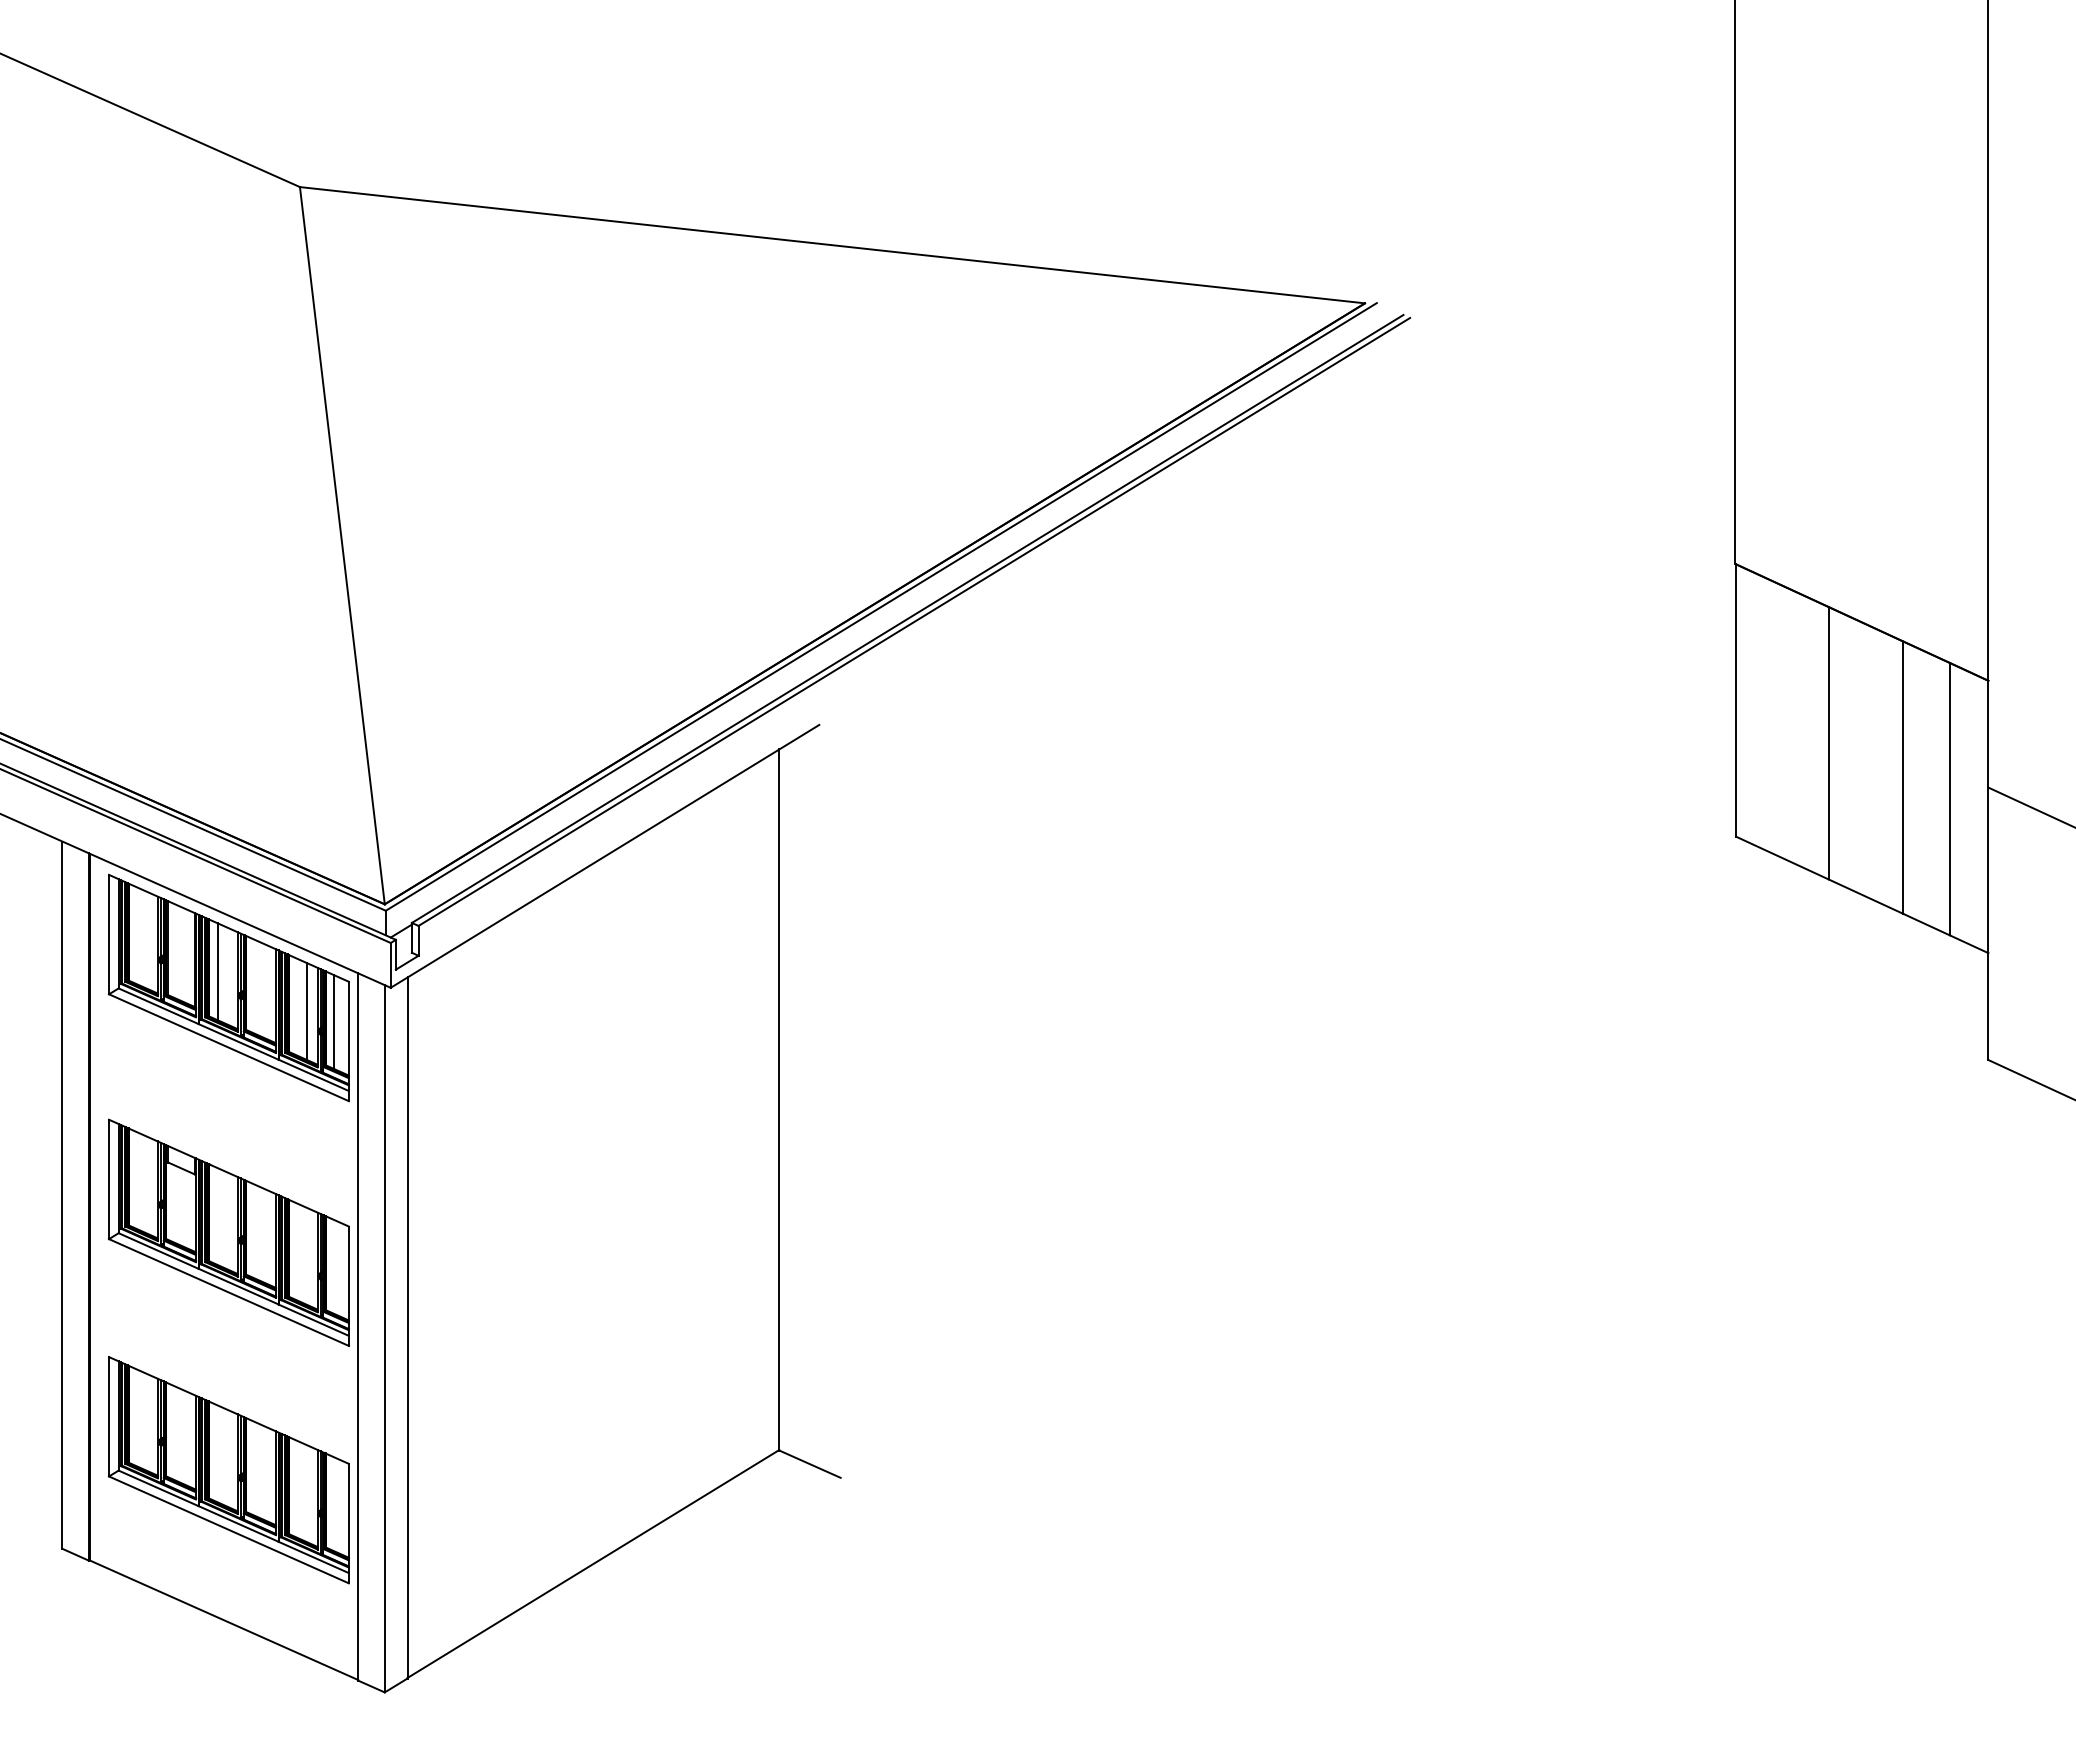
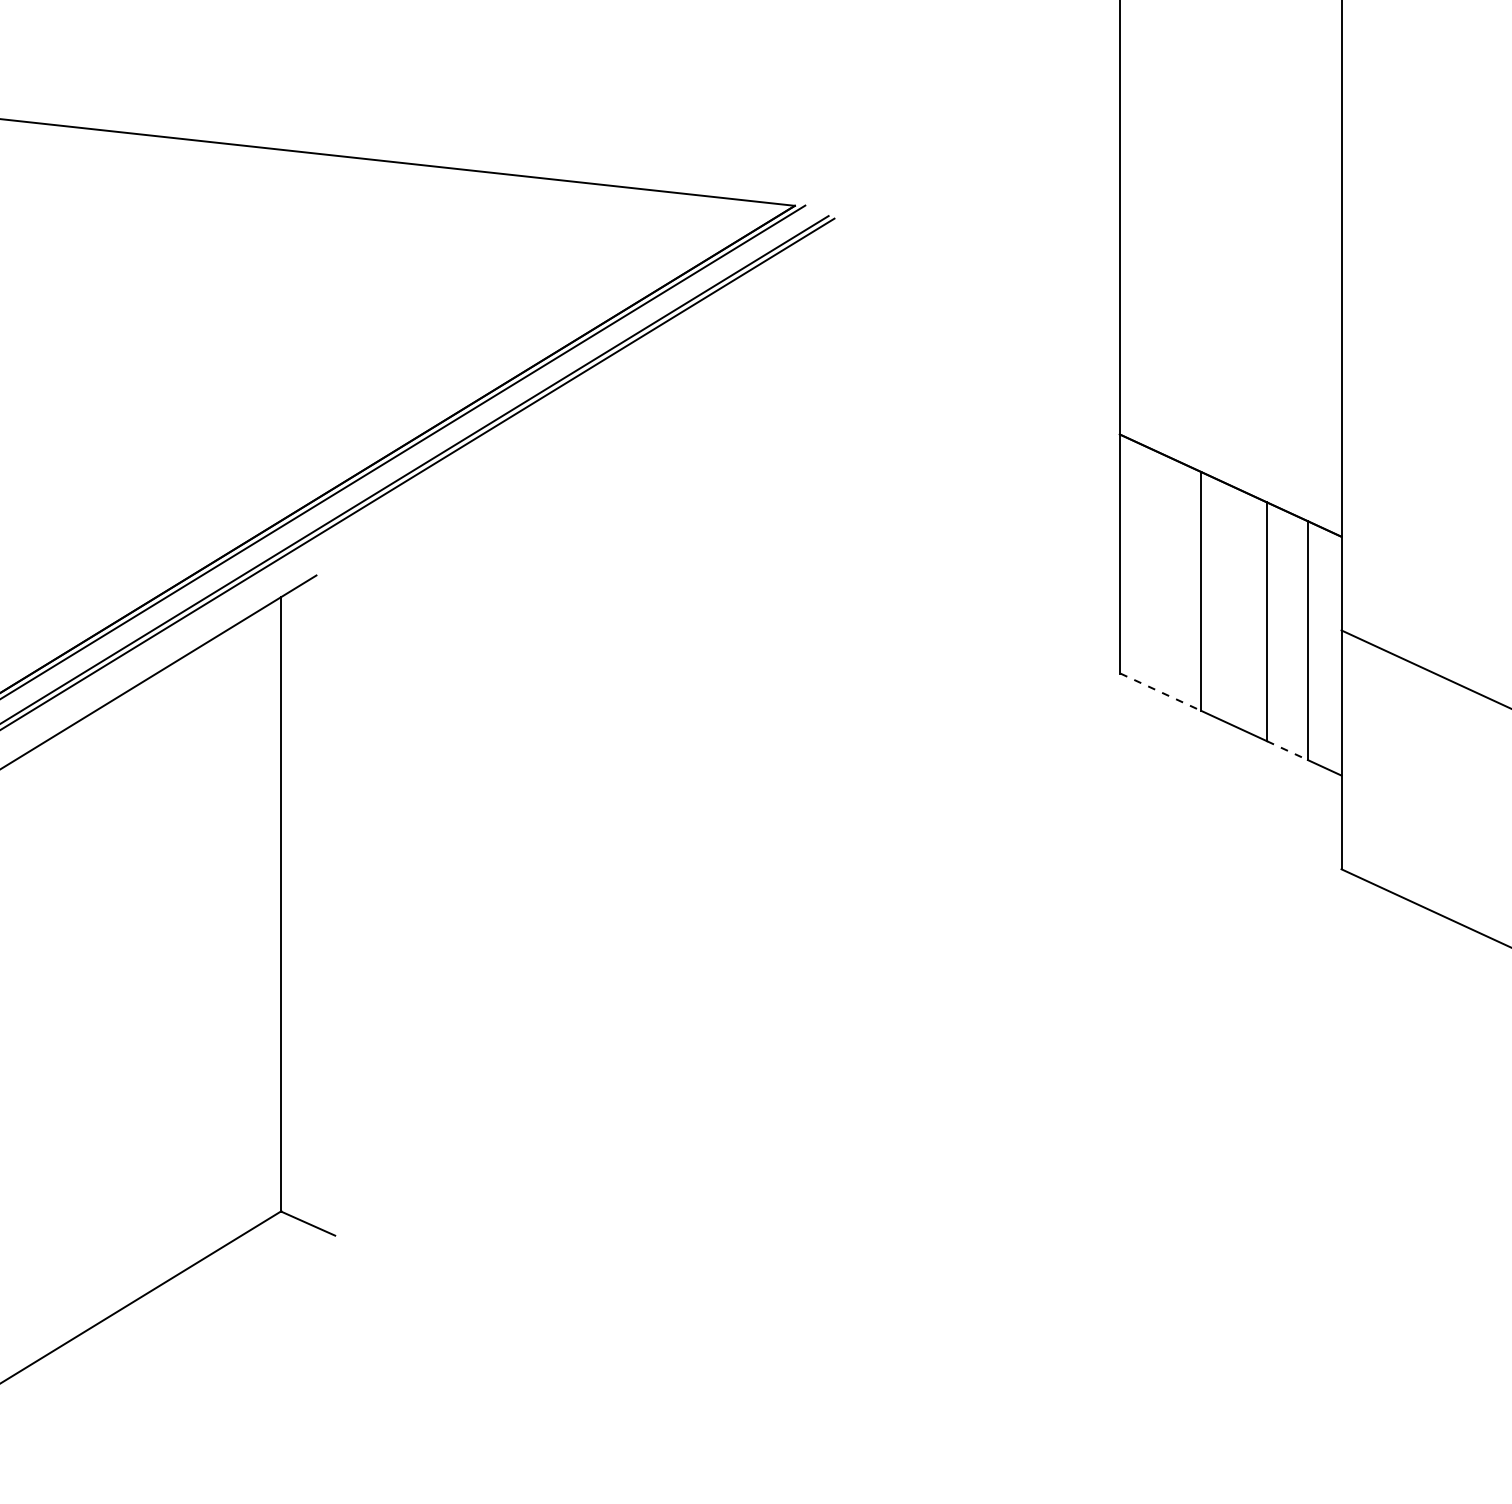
line: (1782, 858) -> (1160, 692), solid -> dashed
line: (1926, 924) -> (1287, 750), solid -> dashed

